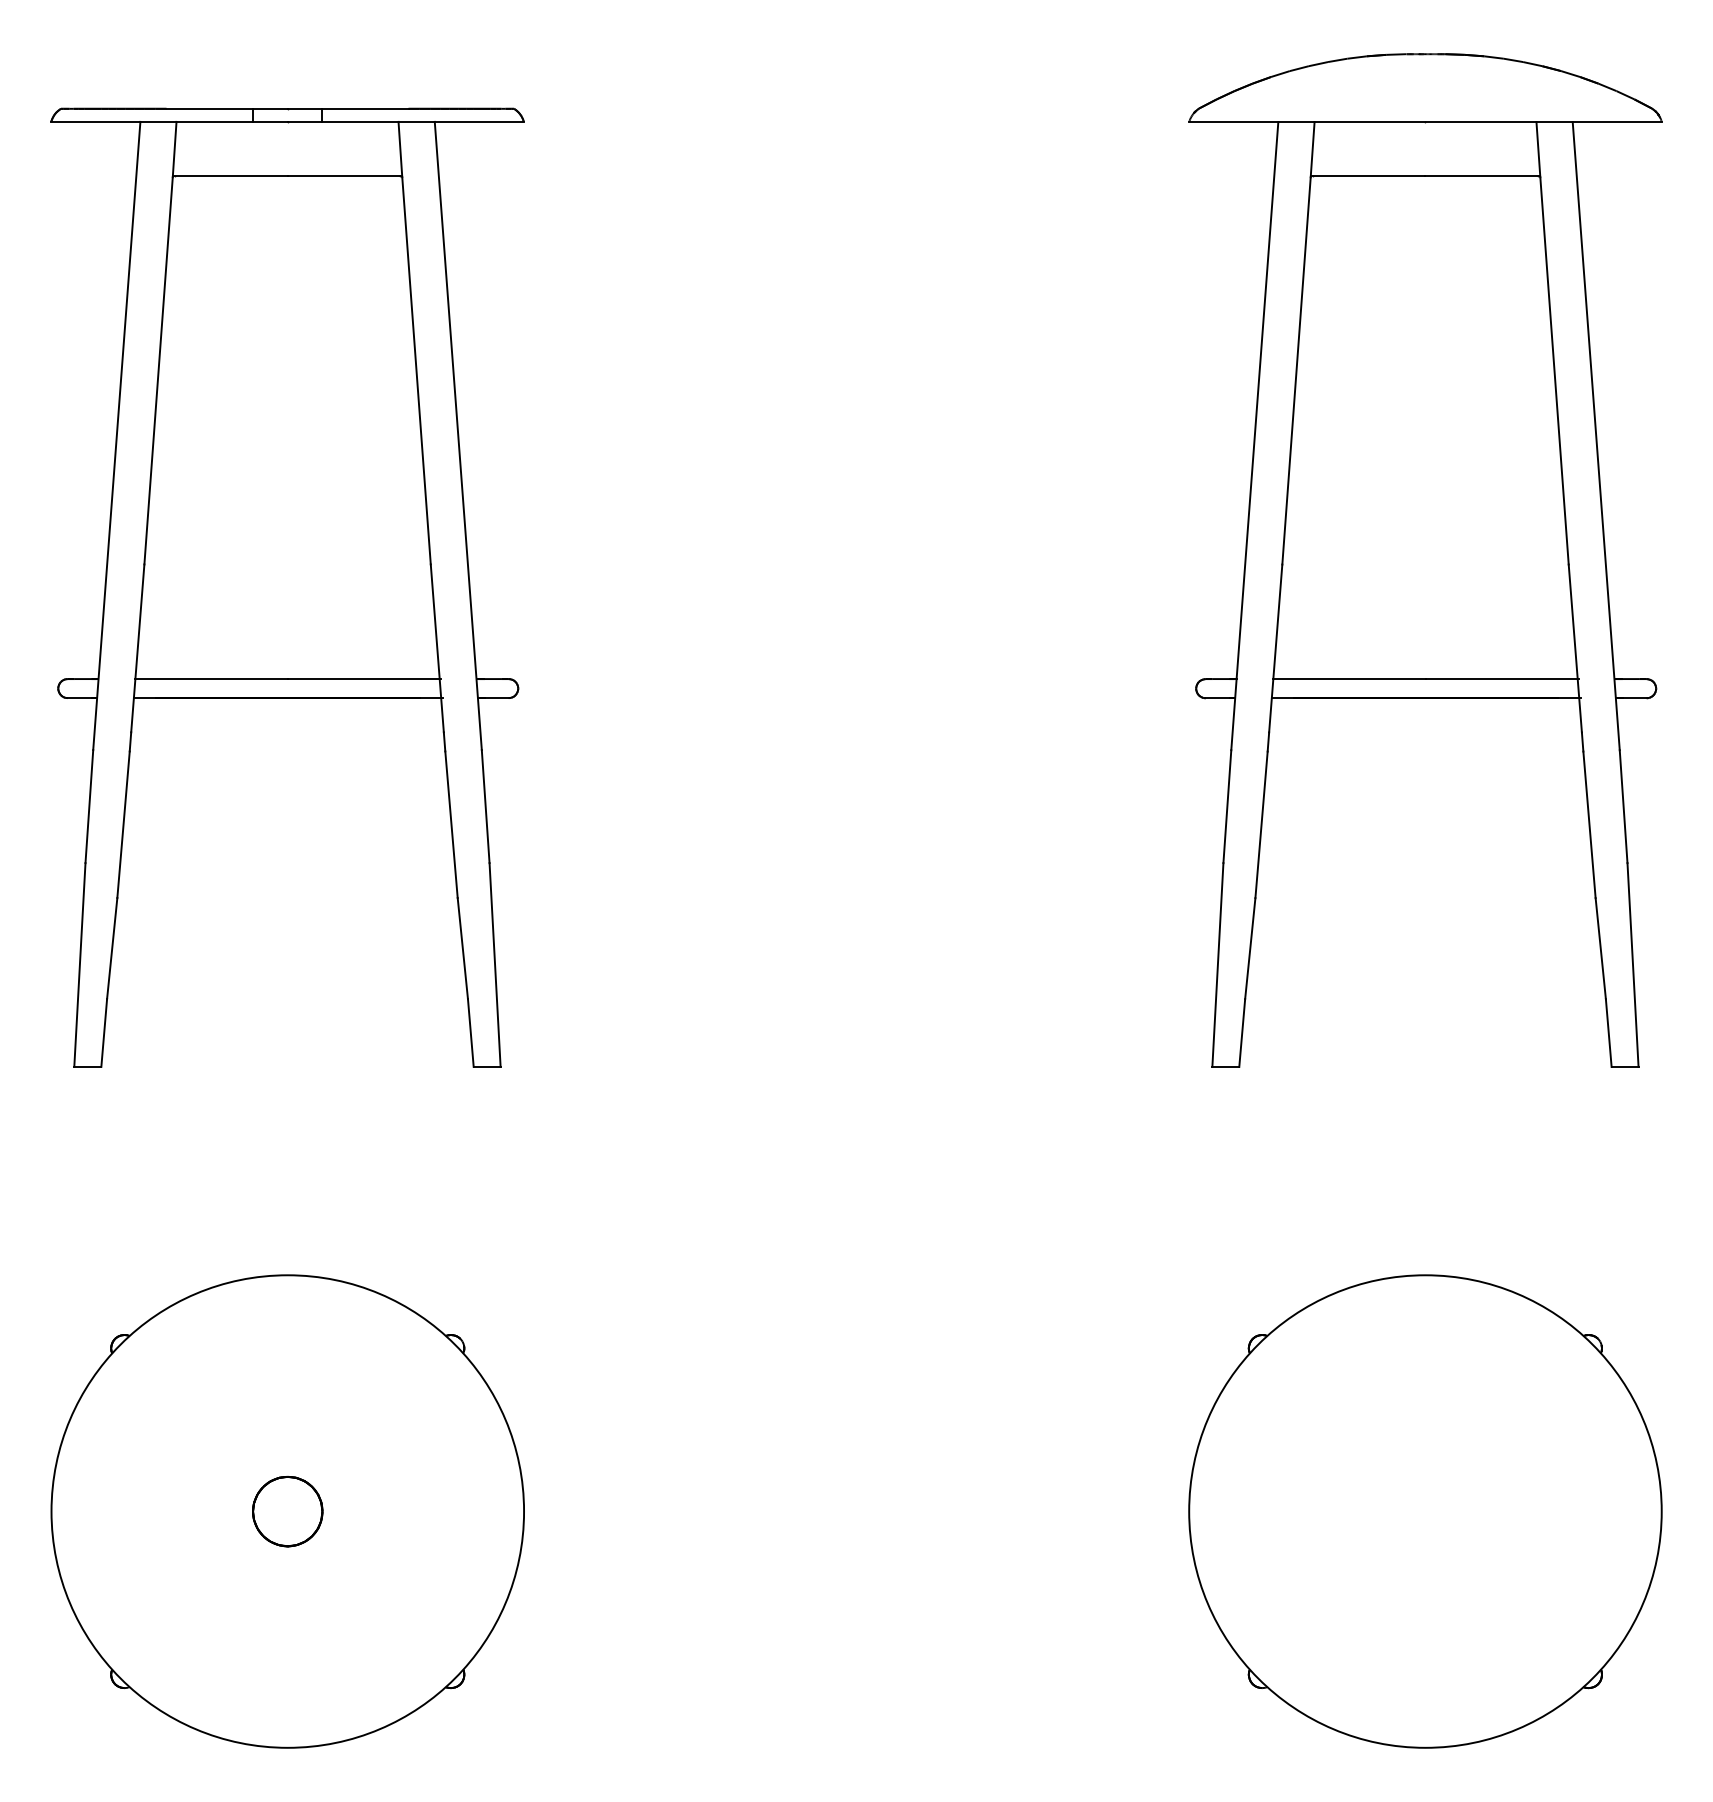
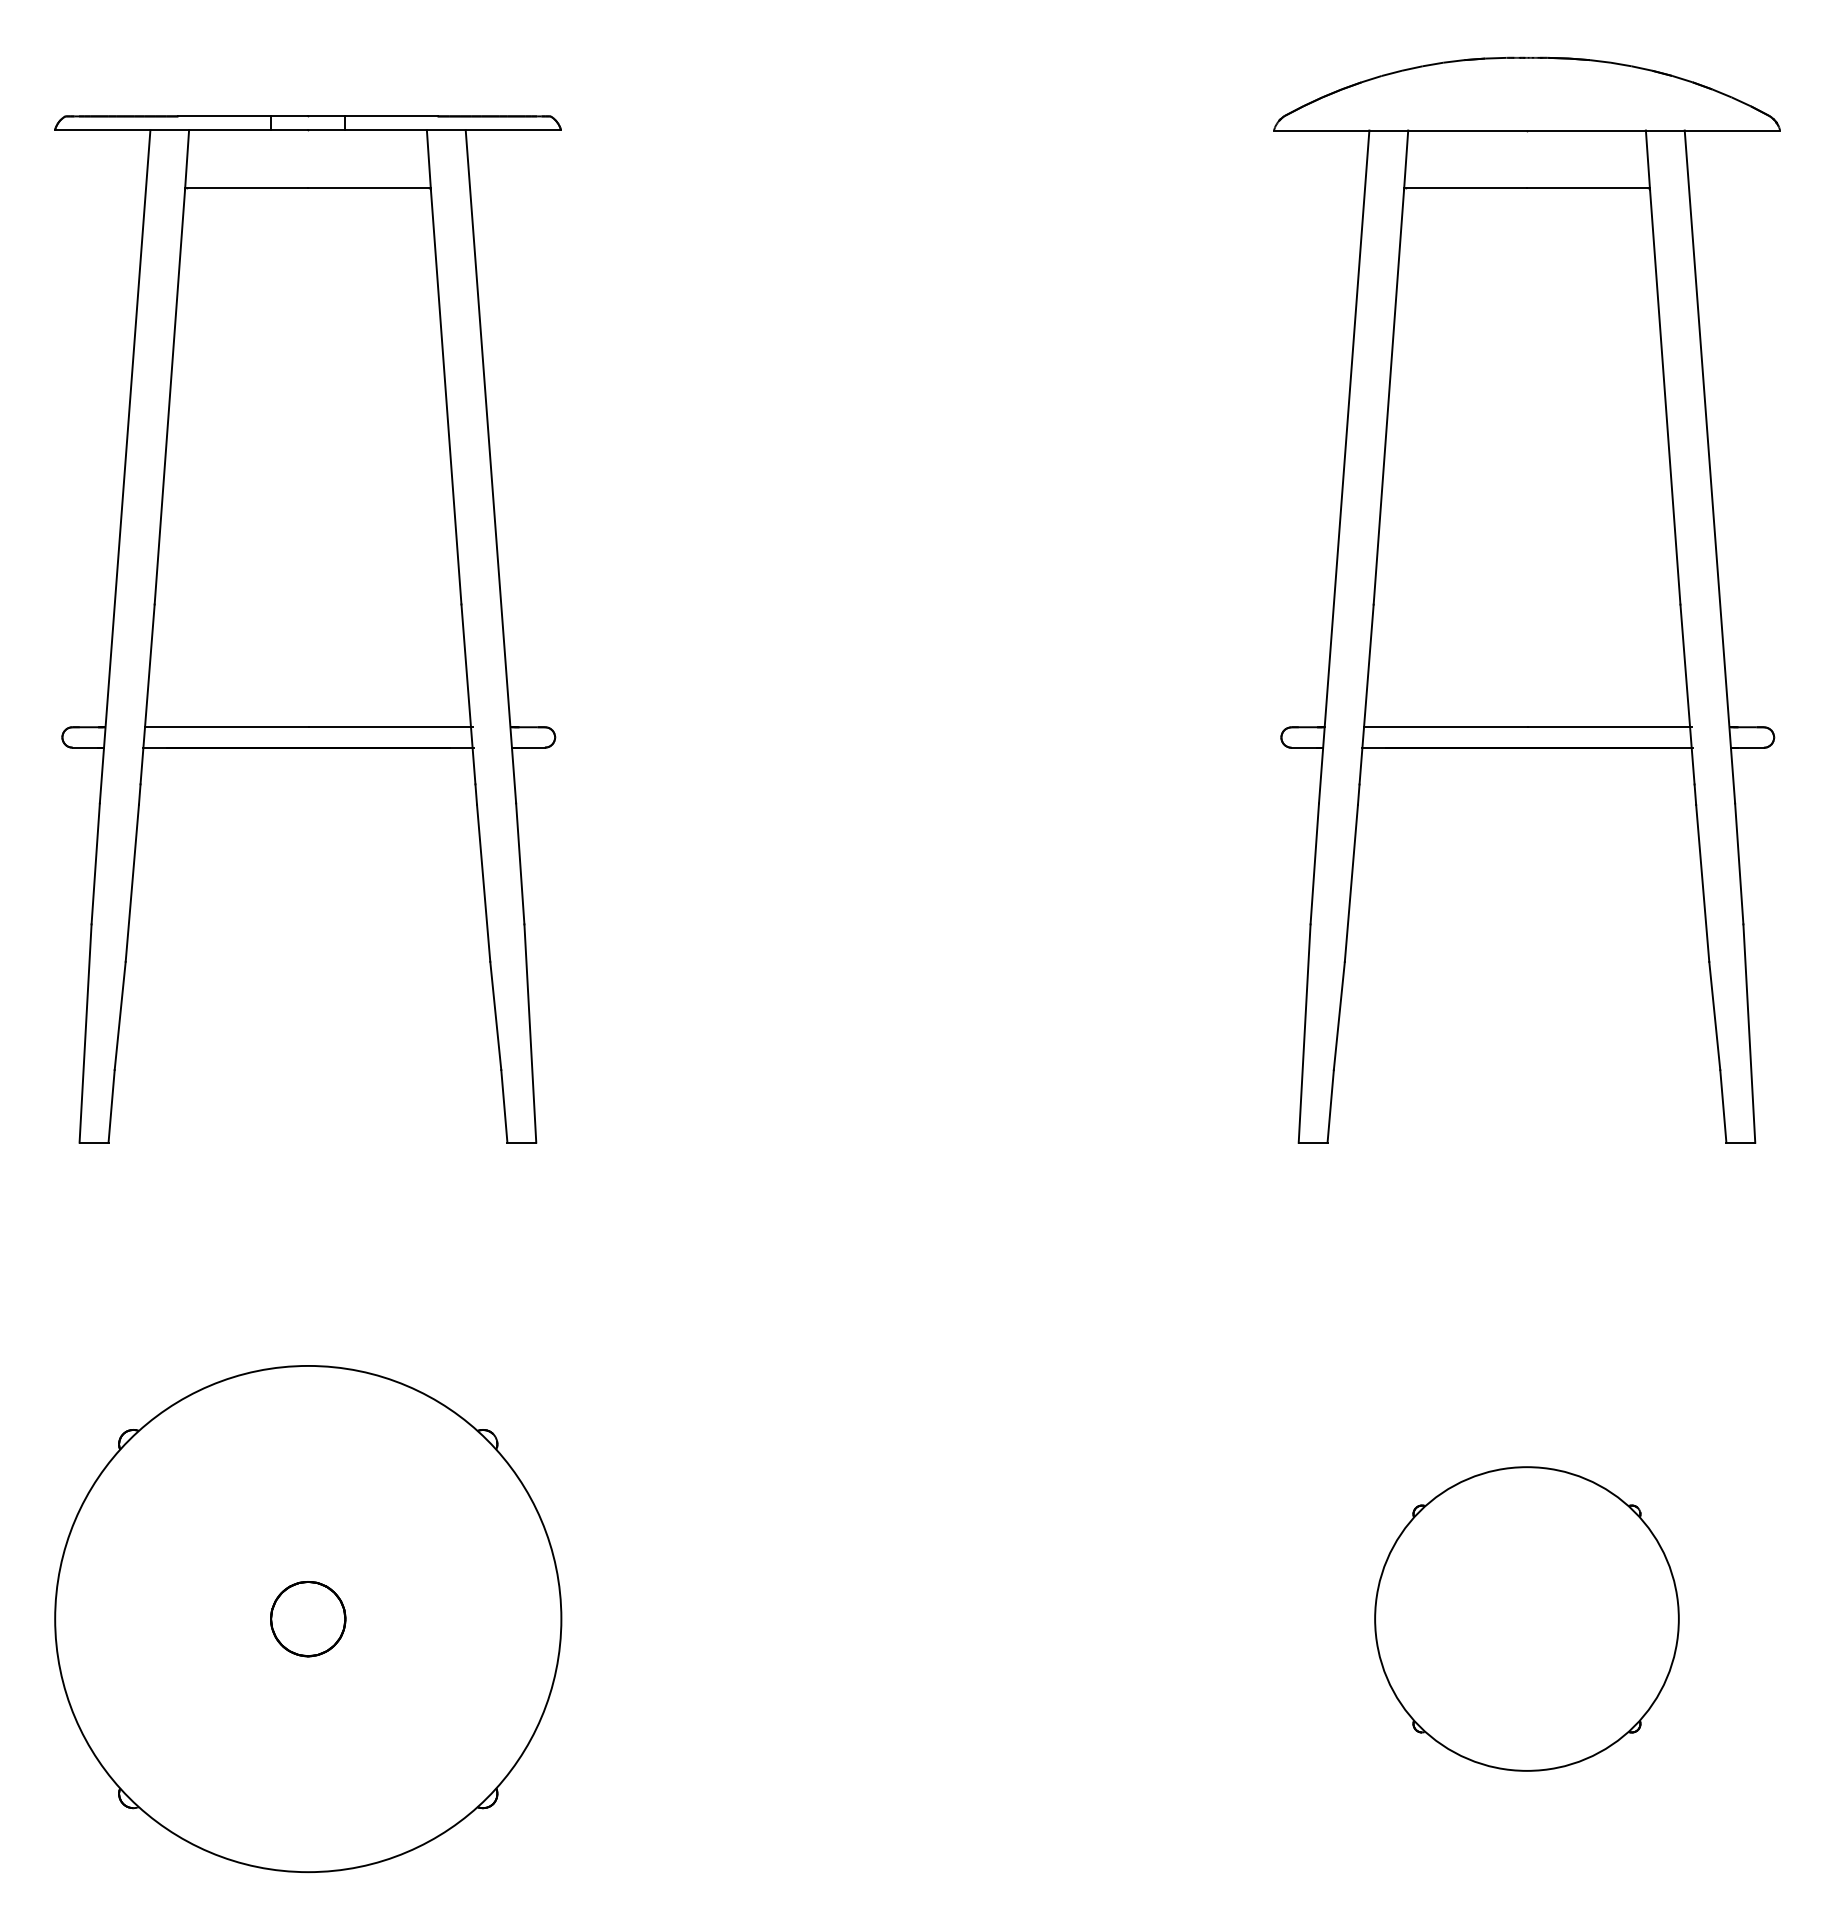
part: (1425, 1511) -> (1526, 1618), size x0.6

